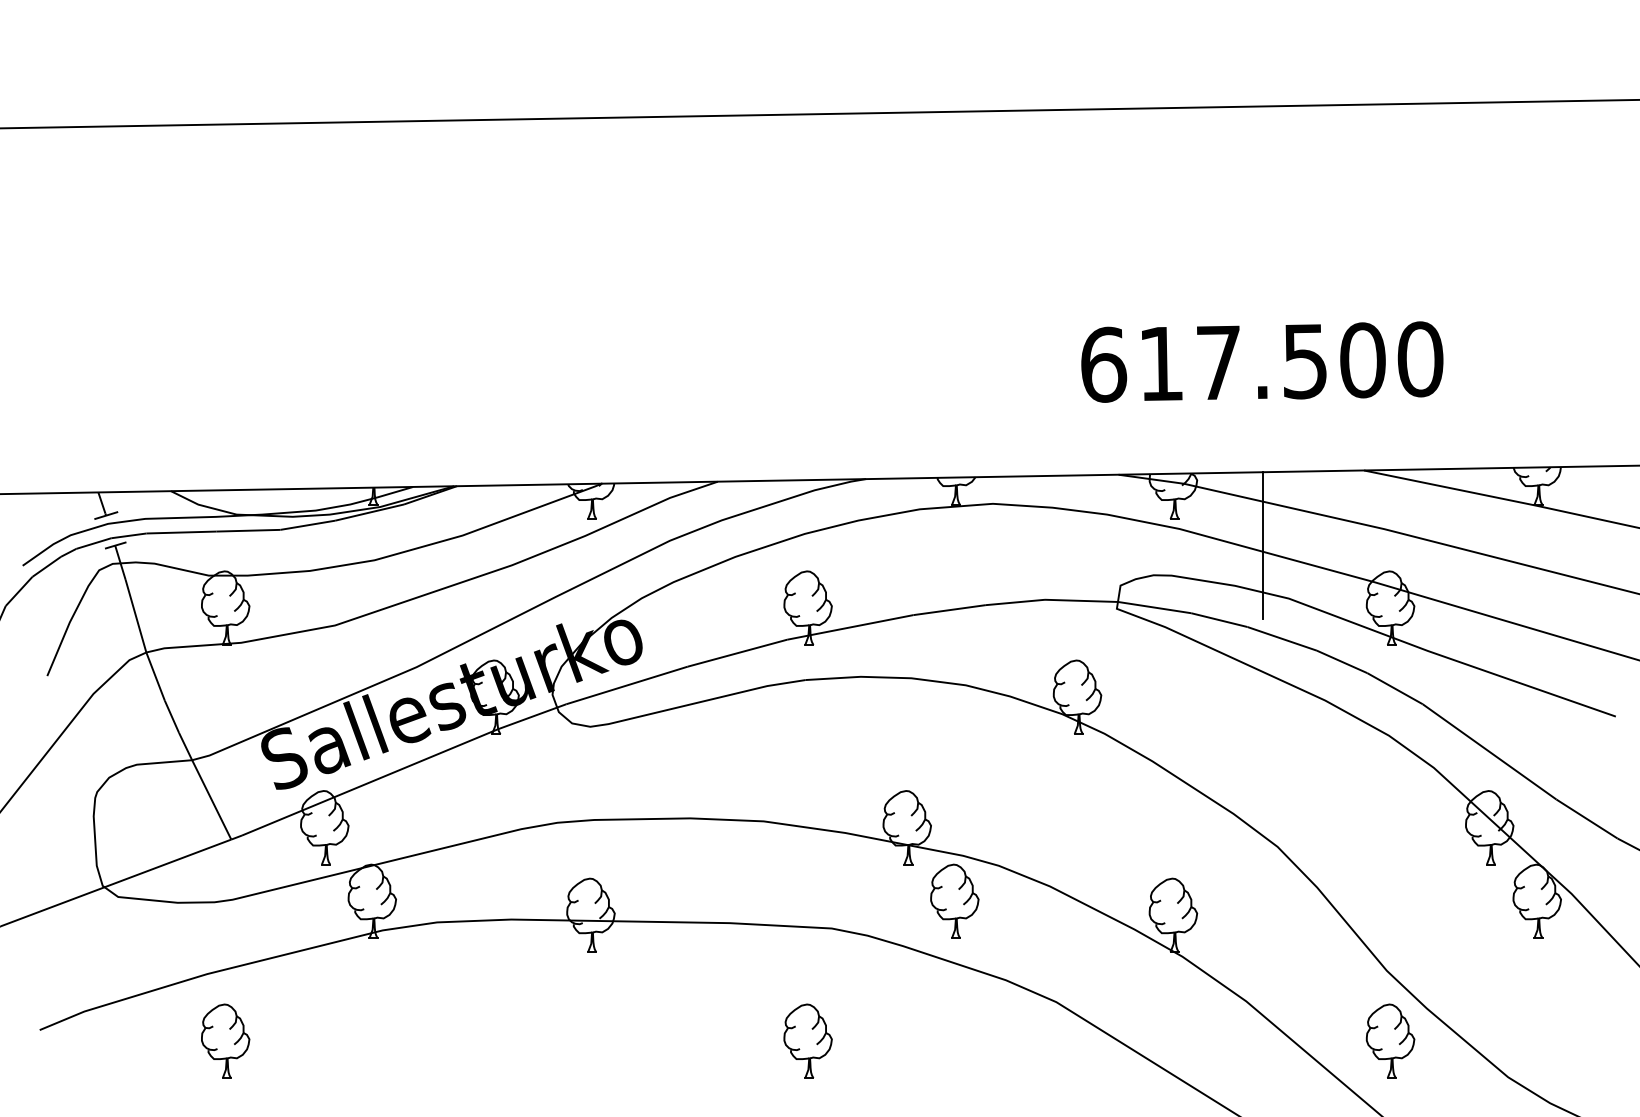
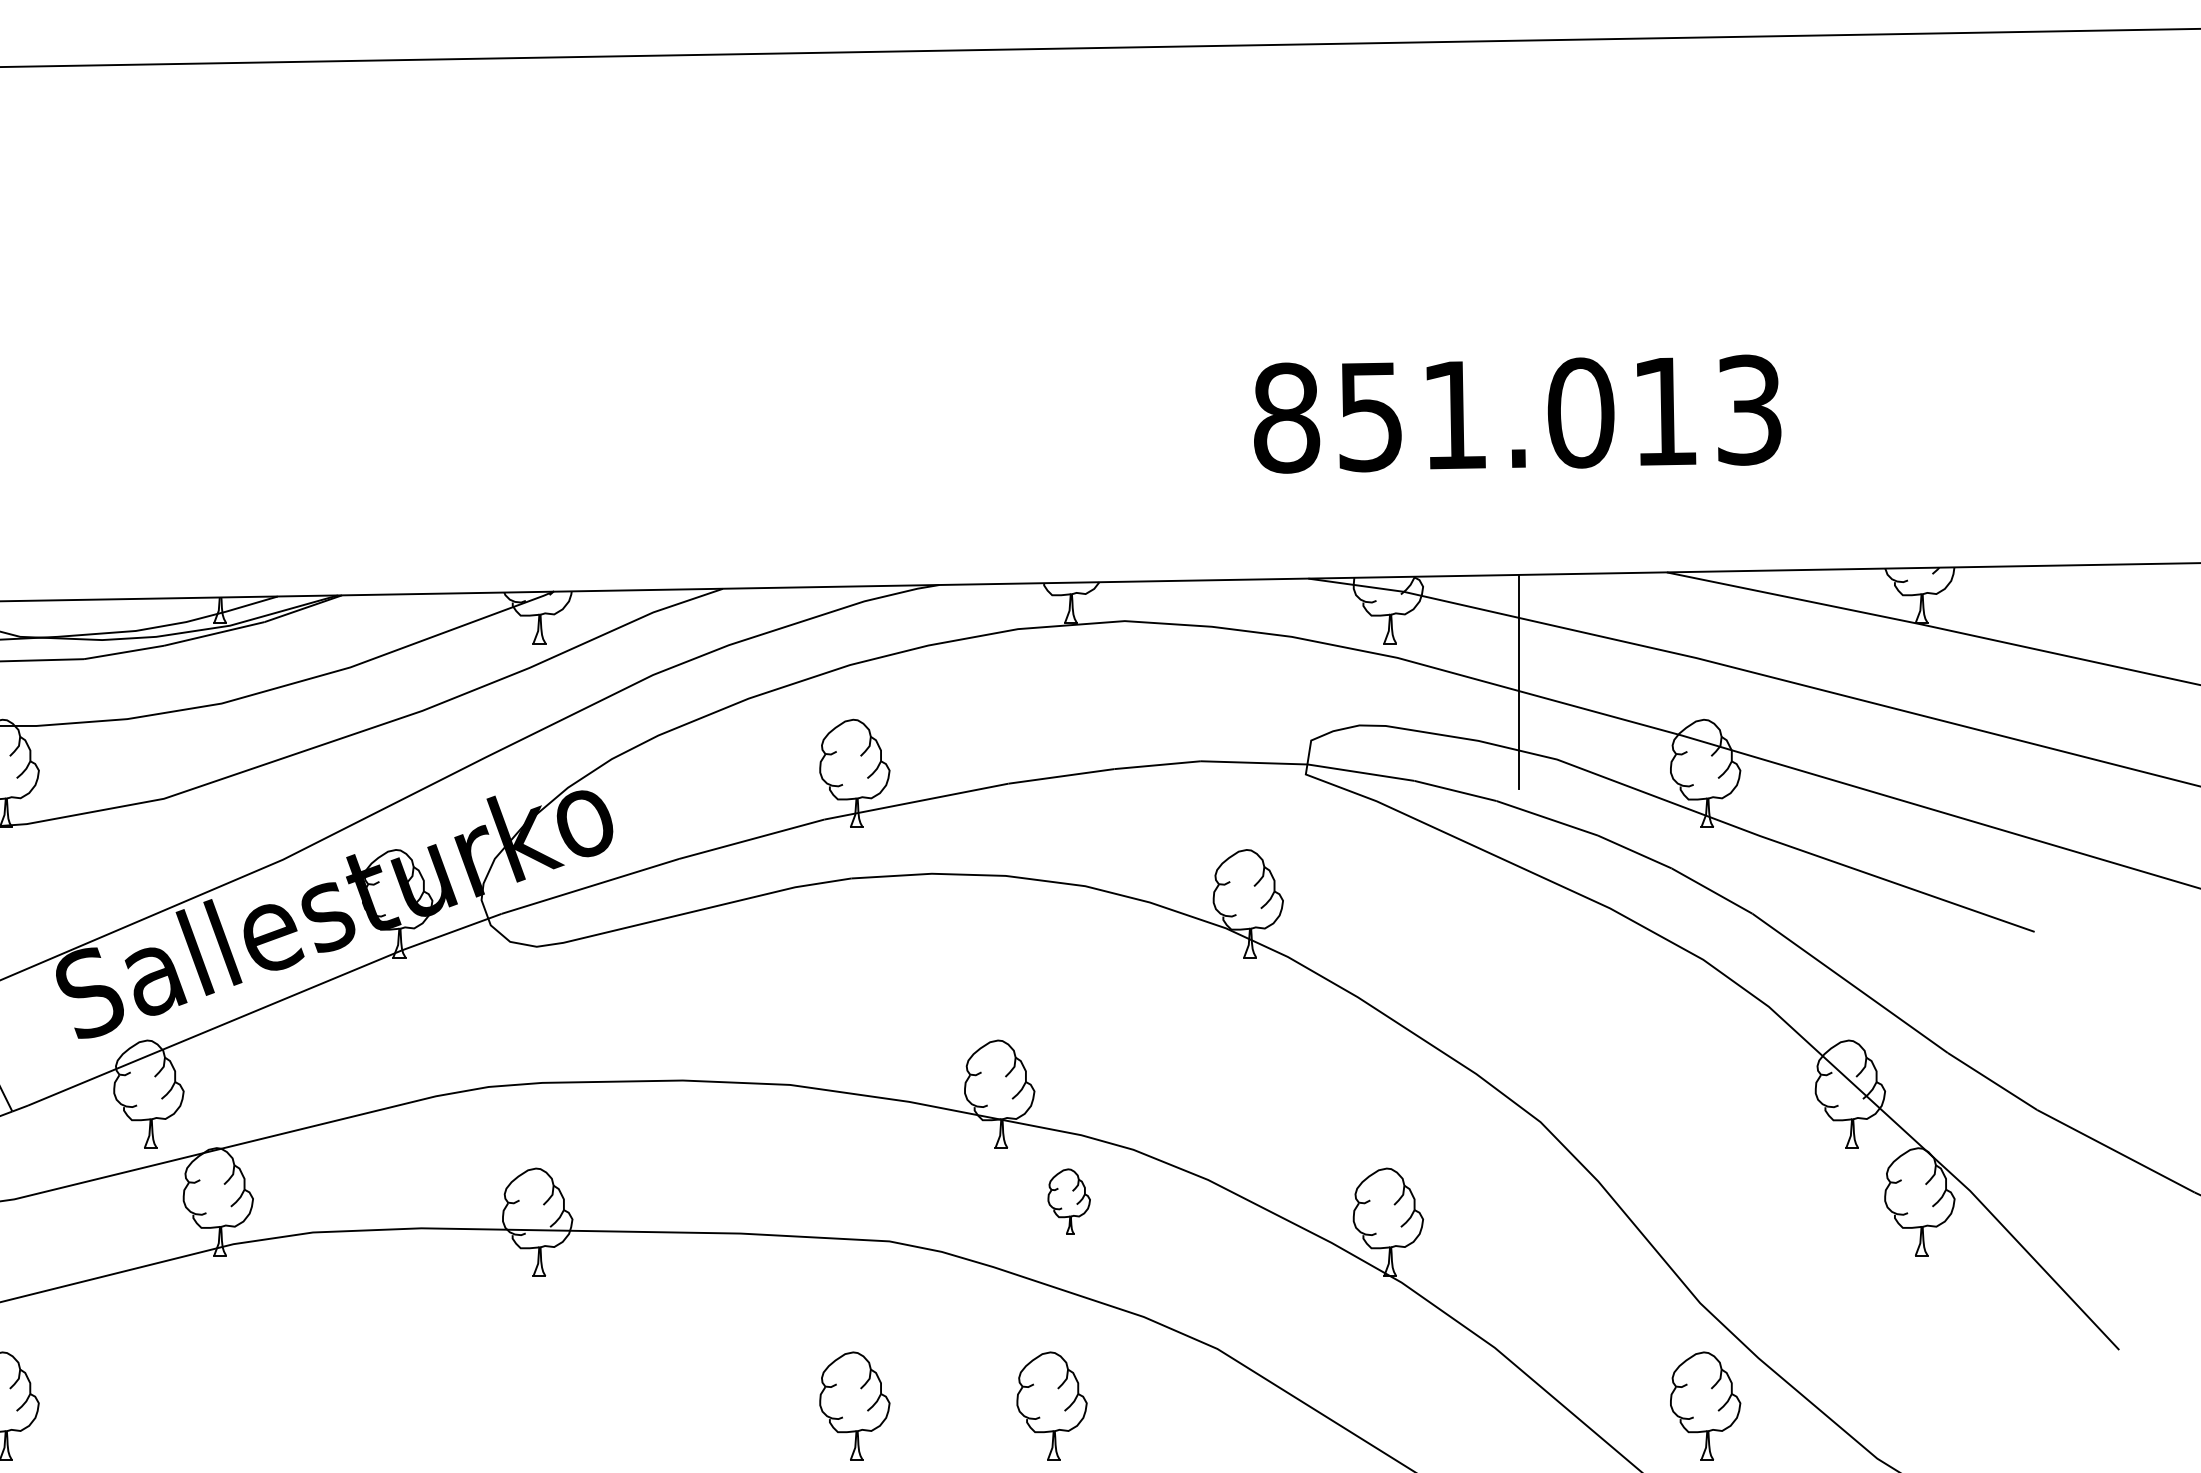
text: (1262, 361) -> (1518, 413), 617.500 -> 851.013
part: (954, 900) -> (1068, 1200), size x0.6
part: (942, 1040) -> (1051, 1404), added

